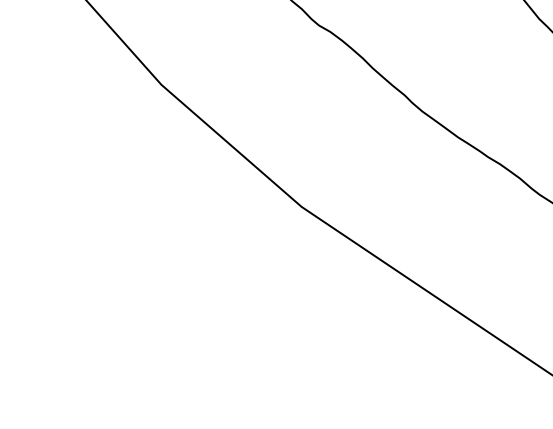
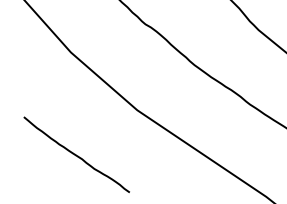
curve: (173, 300) -> (76, 154), added

